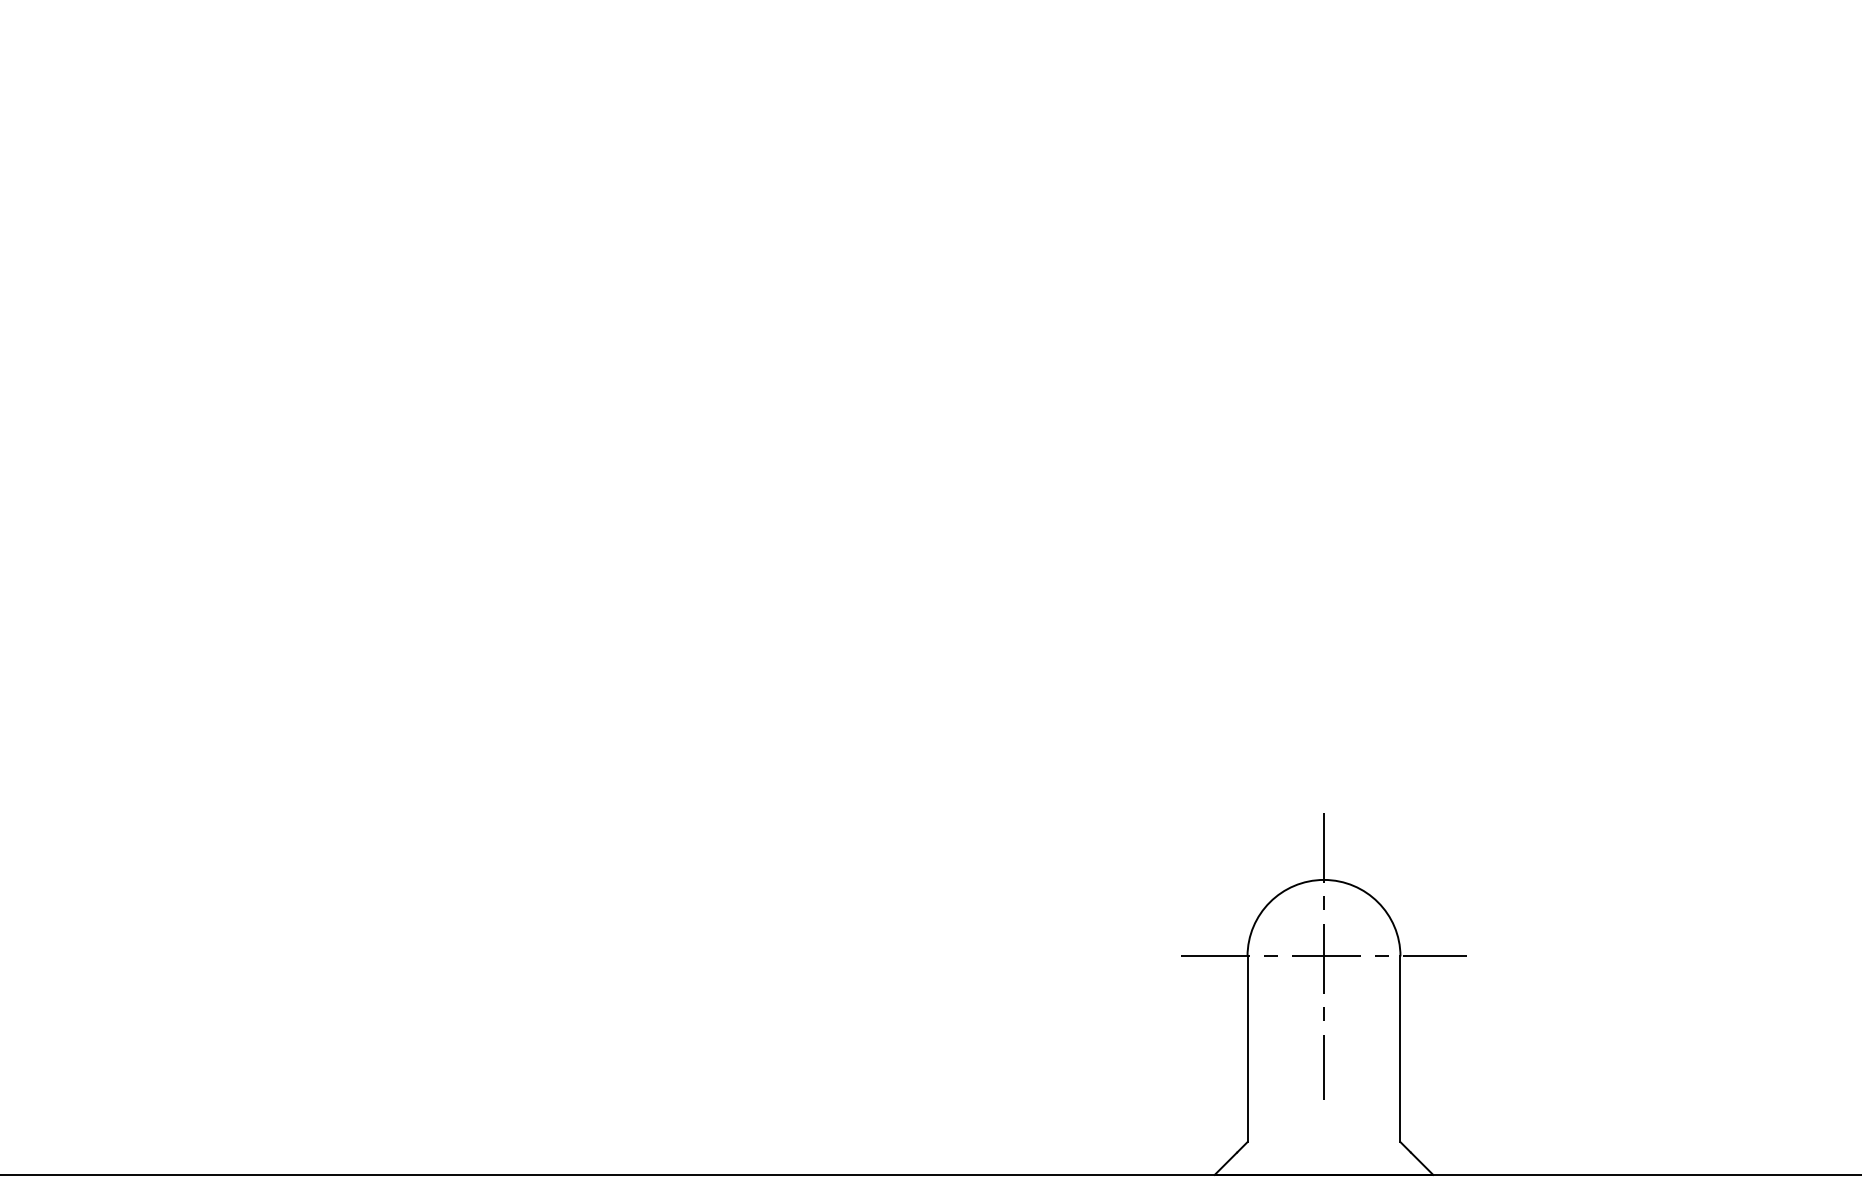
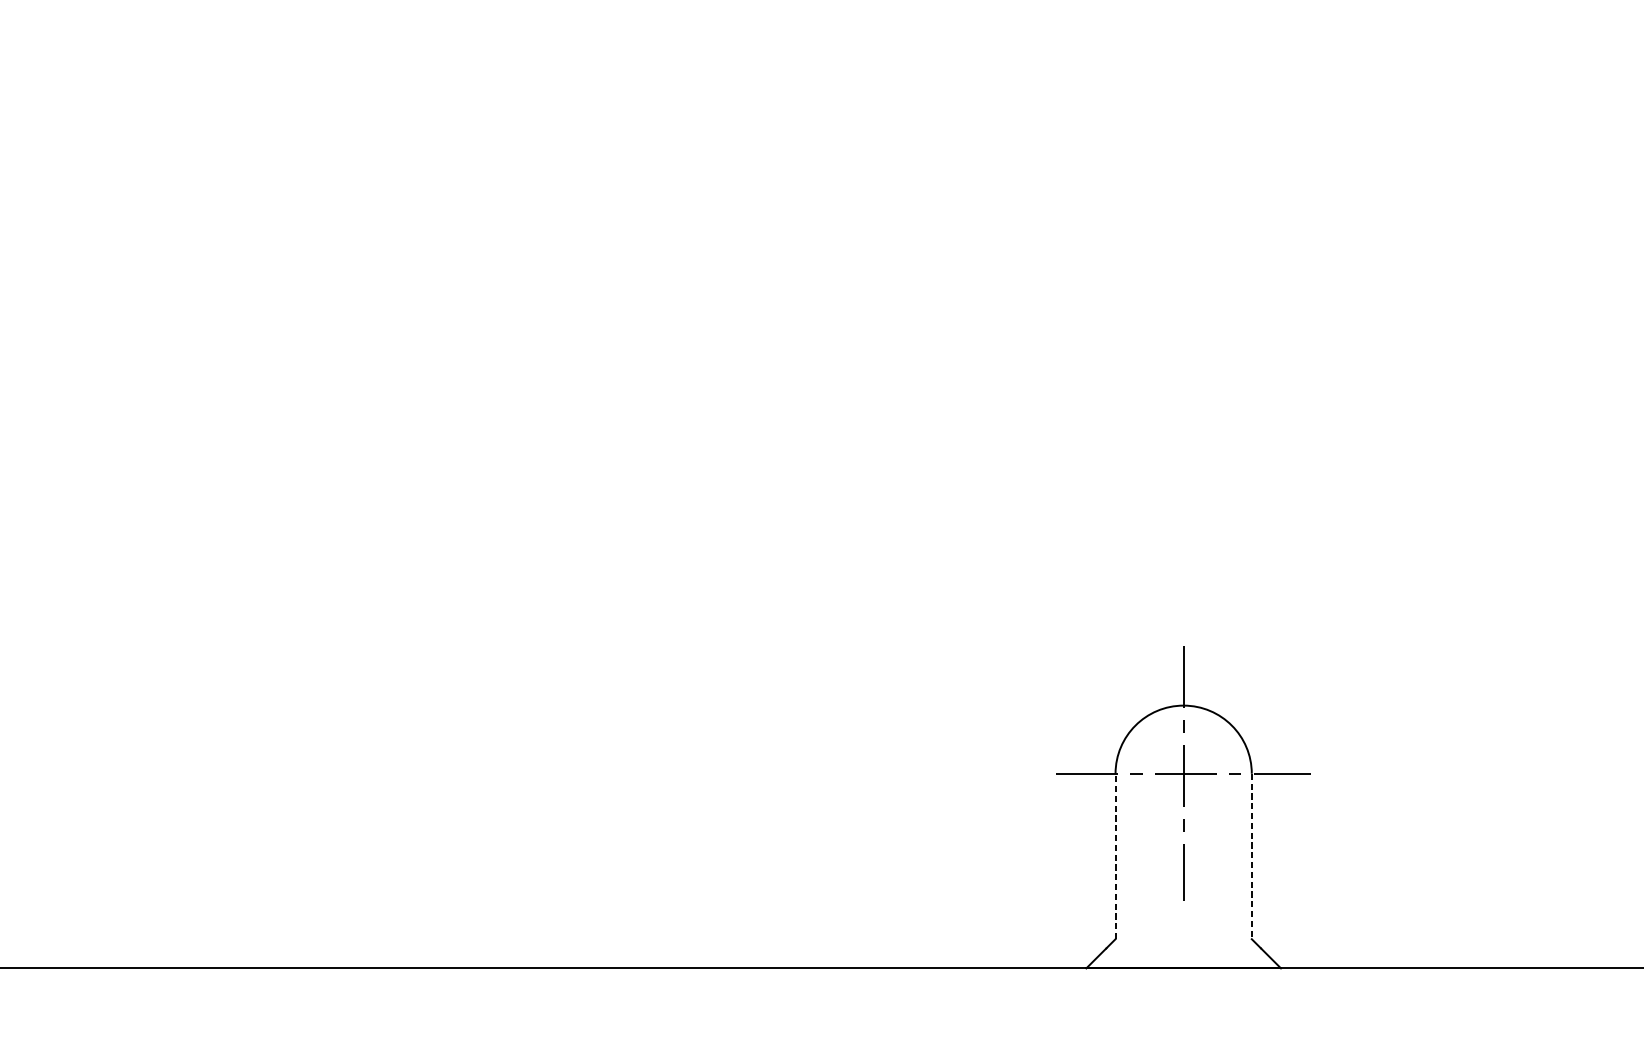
line: (1247, 1049) -> (1115, 856), solid -> dashed
line: (1400, 1049) -> (1251, 856), solid -> dashed

